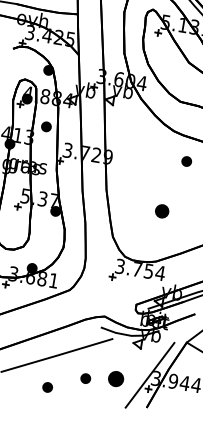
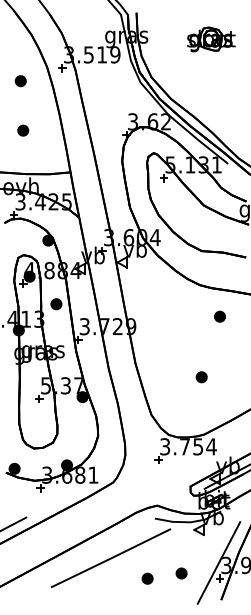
part: (161, 211) -> (201, 377), size x0.71
part: (115, 378) -> (181, 573), size x0.62
part: (47, 387) -> (106, 595), removed

